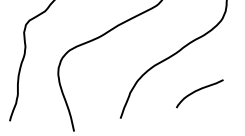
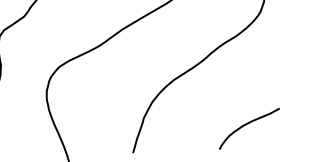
curve: (197, 91) -> (246, 125), moved

